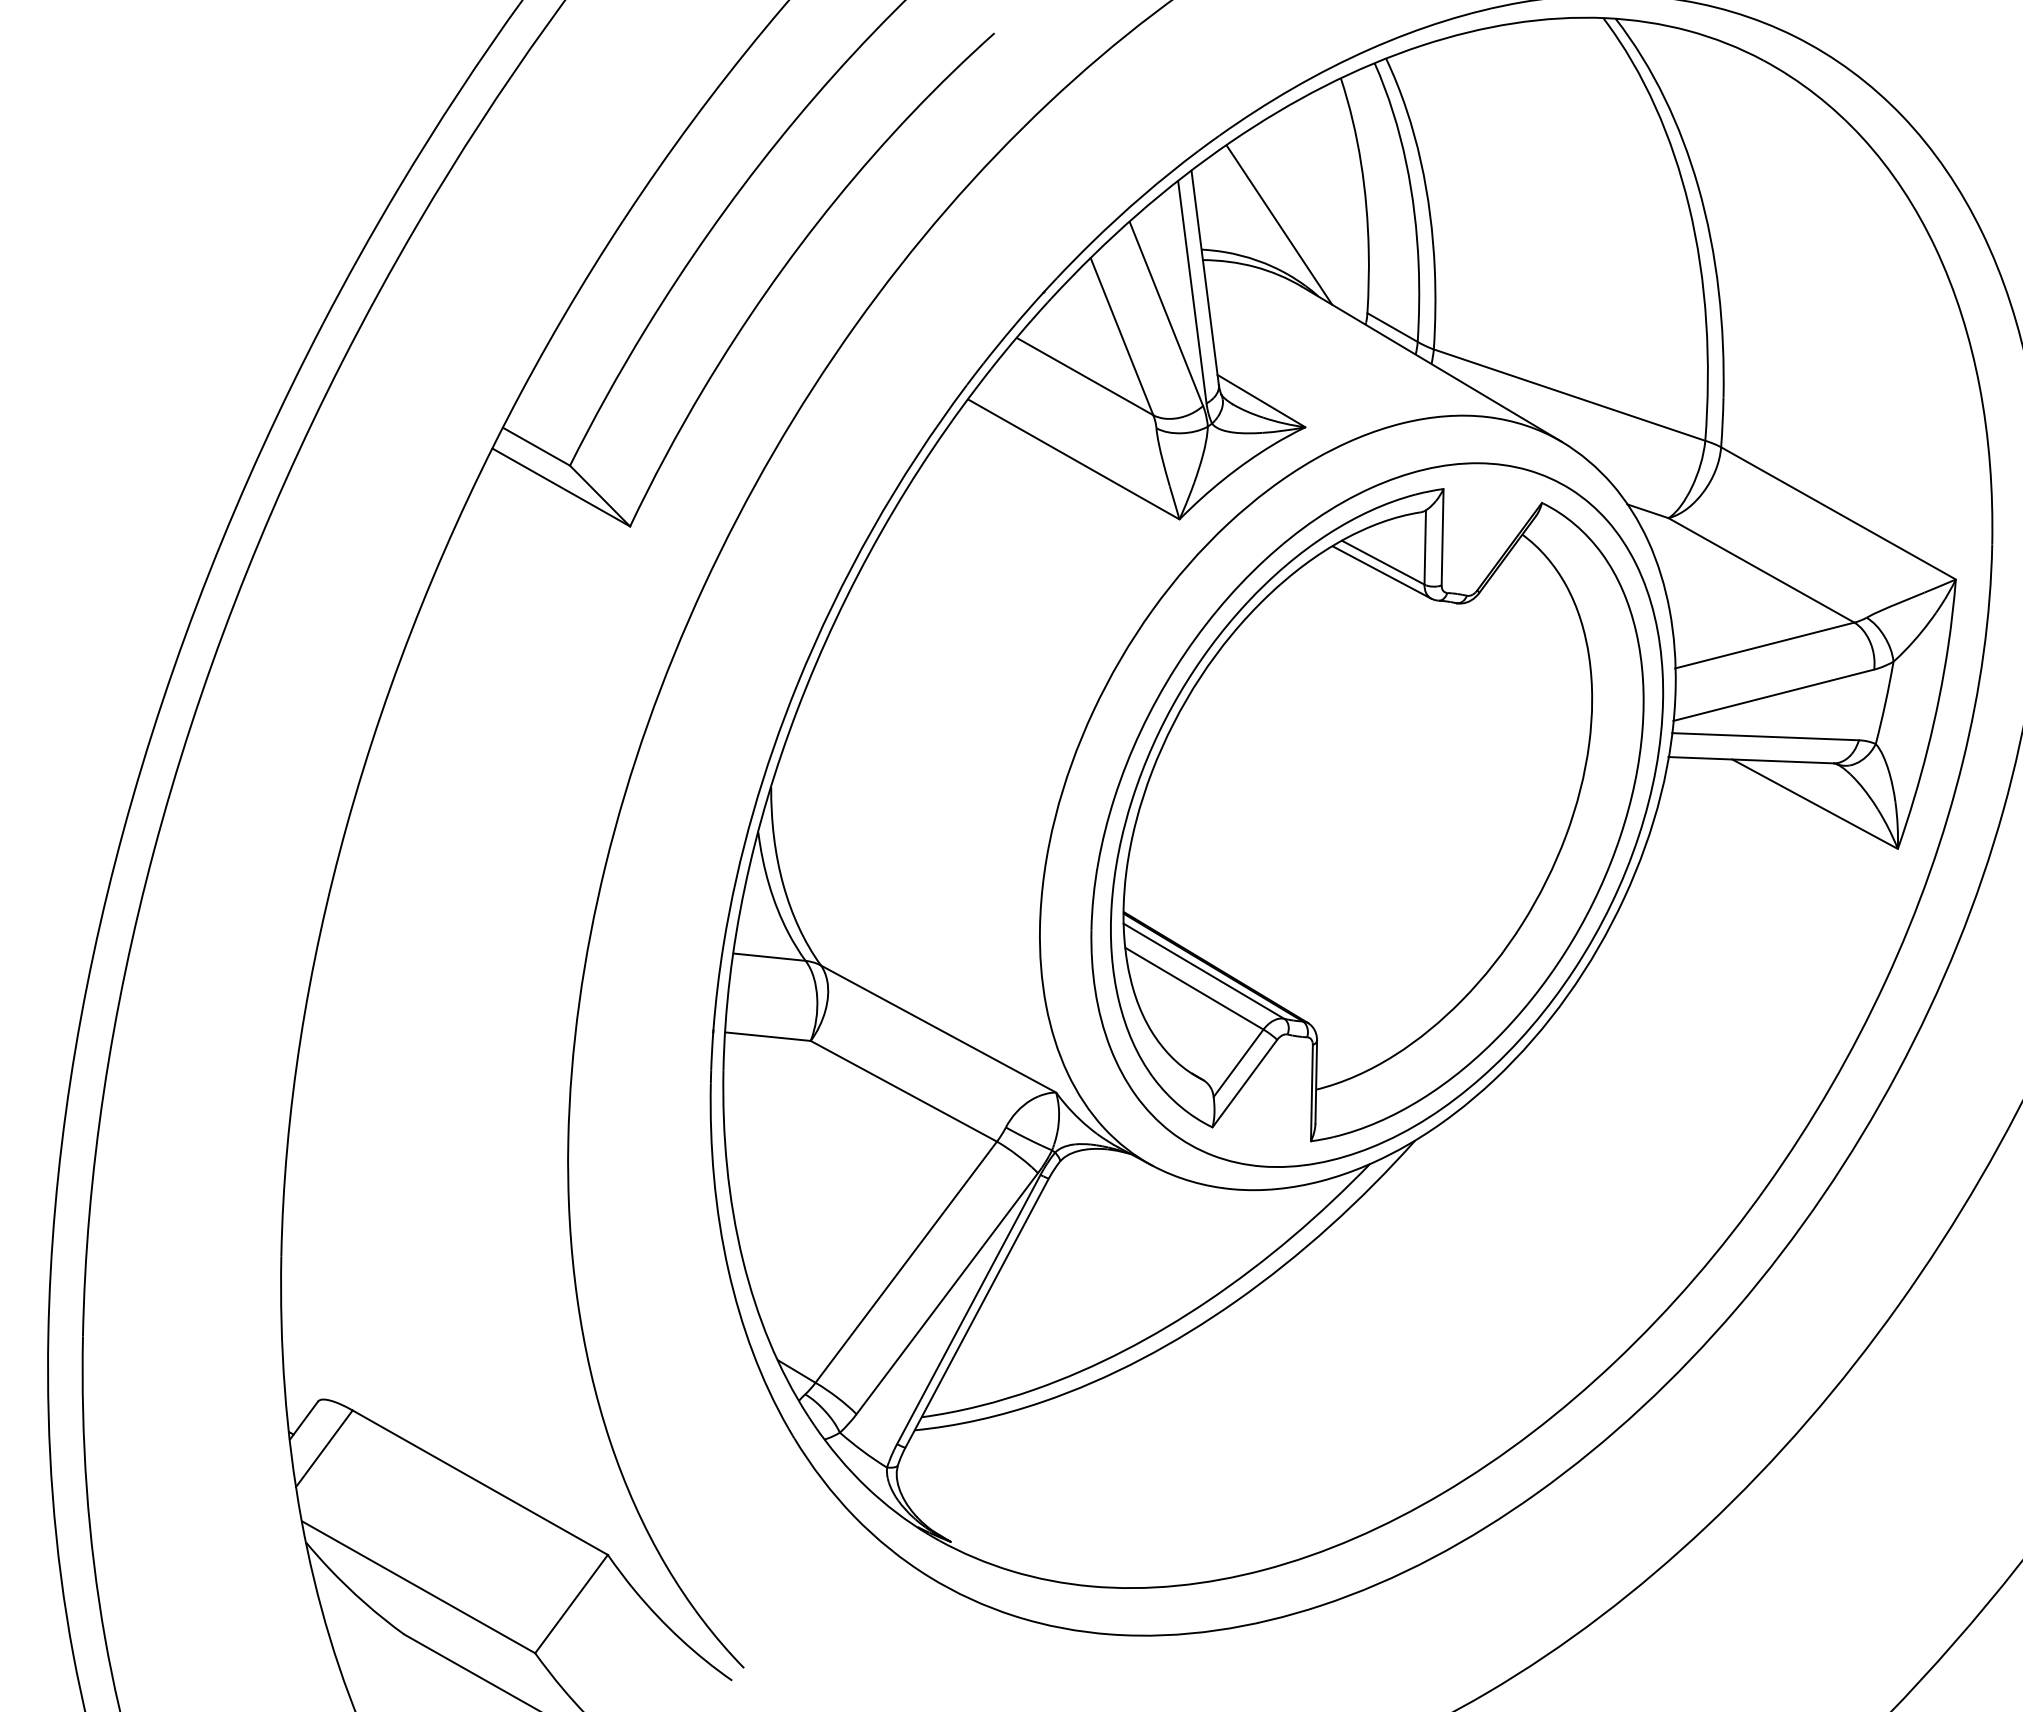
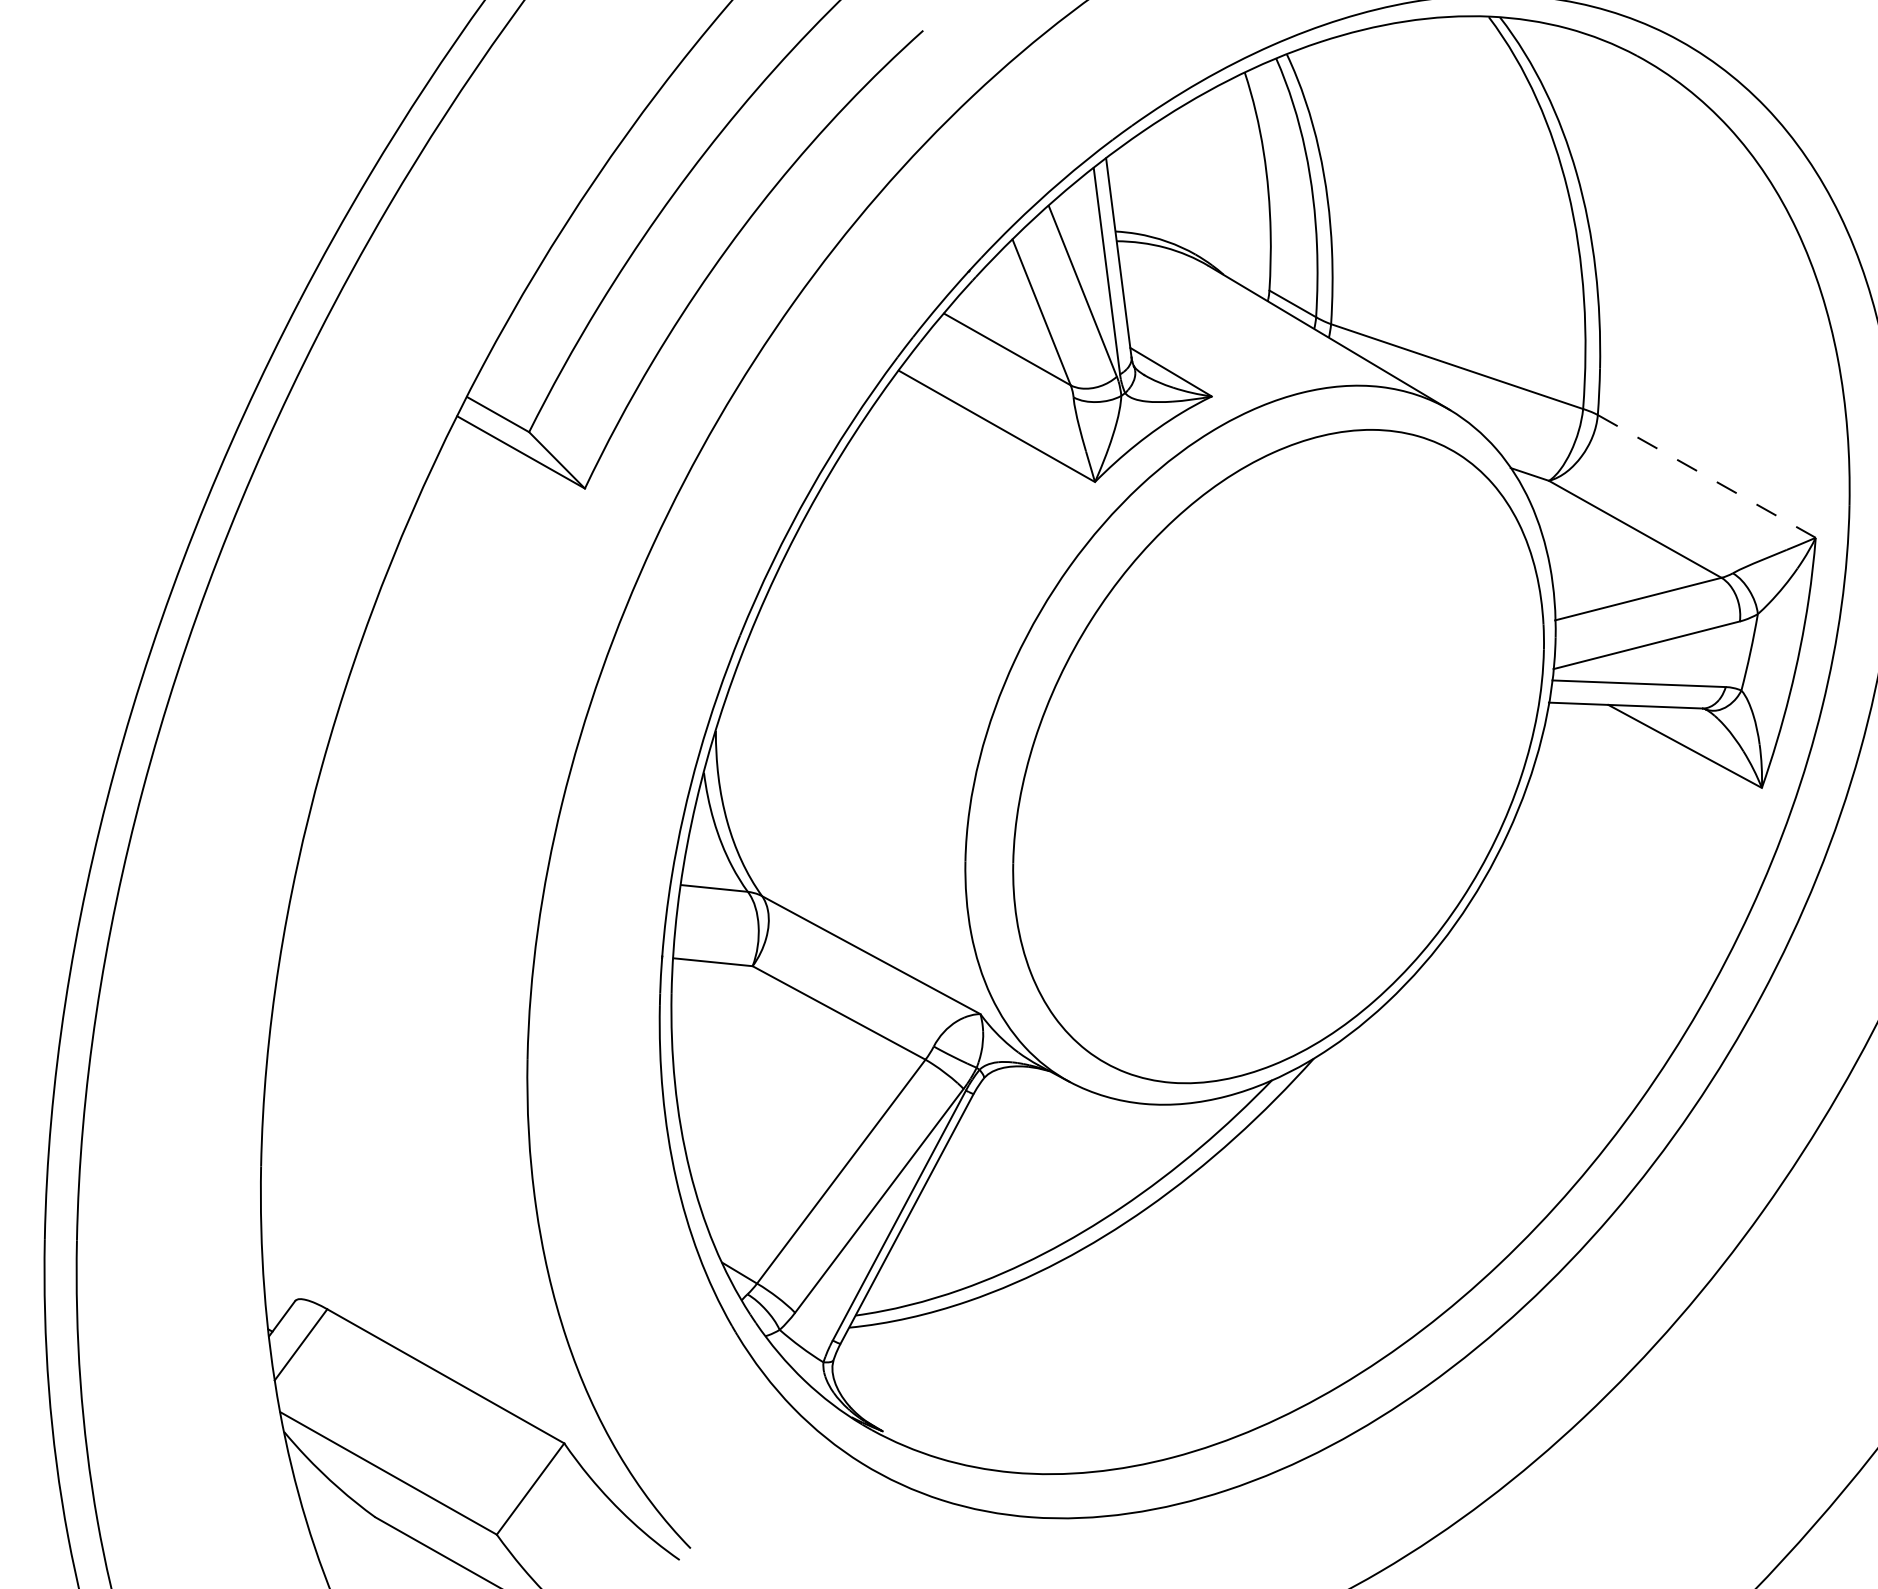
line: (1279, 224) -> (1187, 208), removed
line: (1838, 513) -> (1706, 476), solid -> dashed
part: (1377, 815) -> (1278, 756), removed

